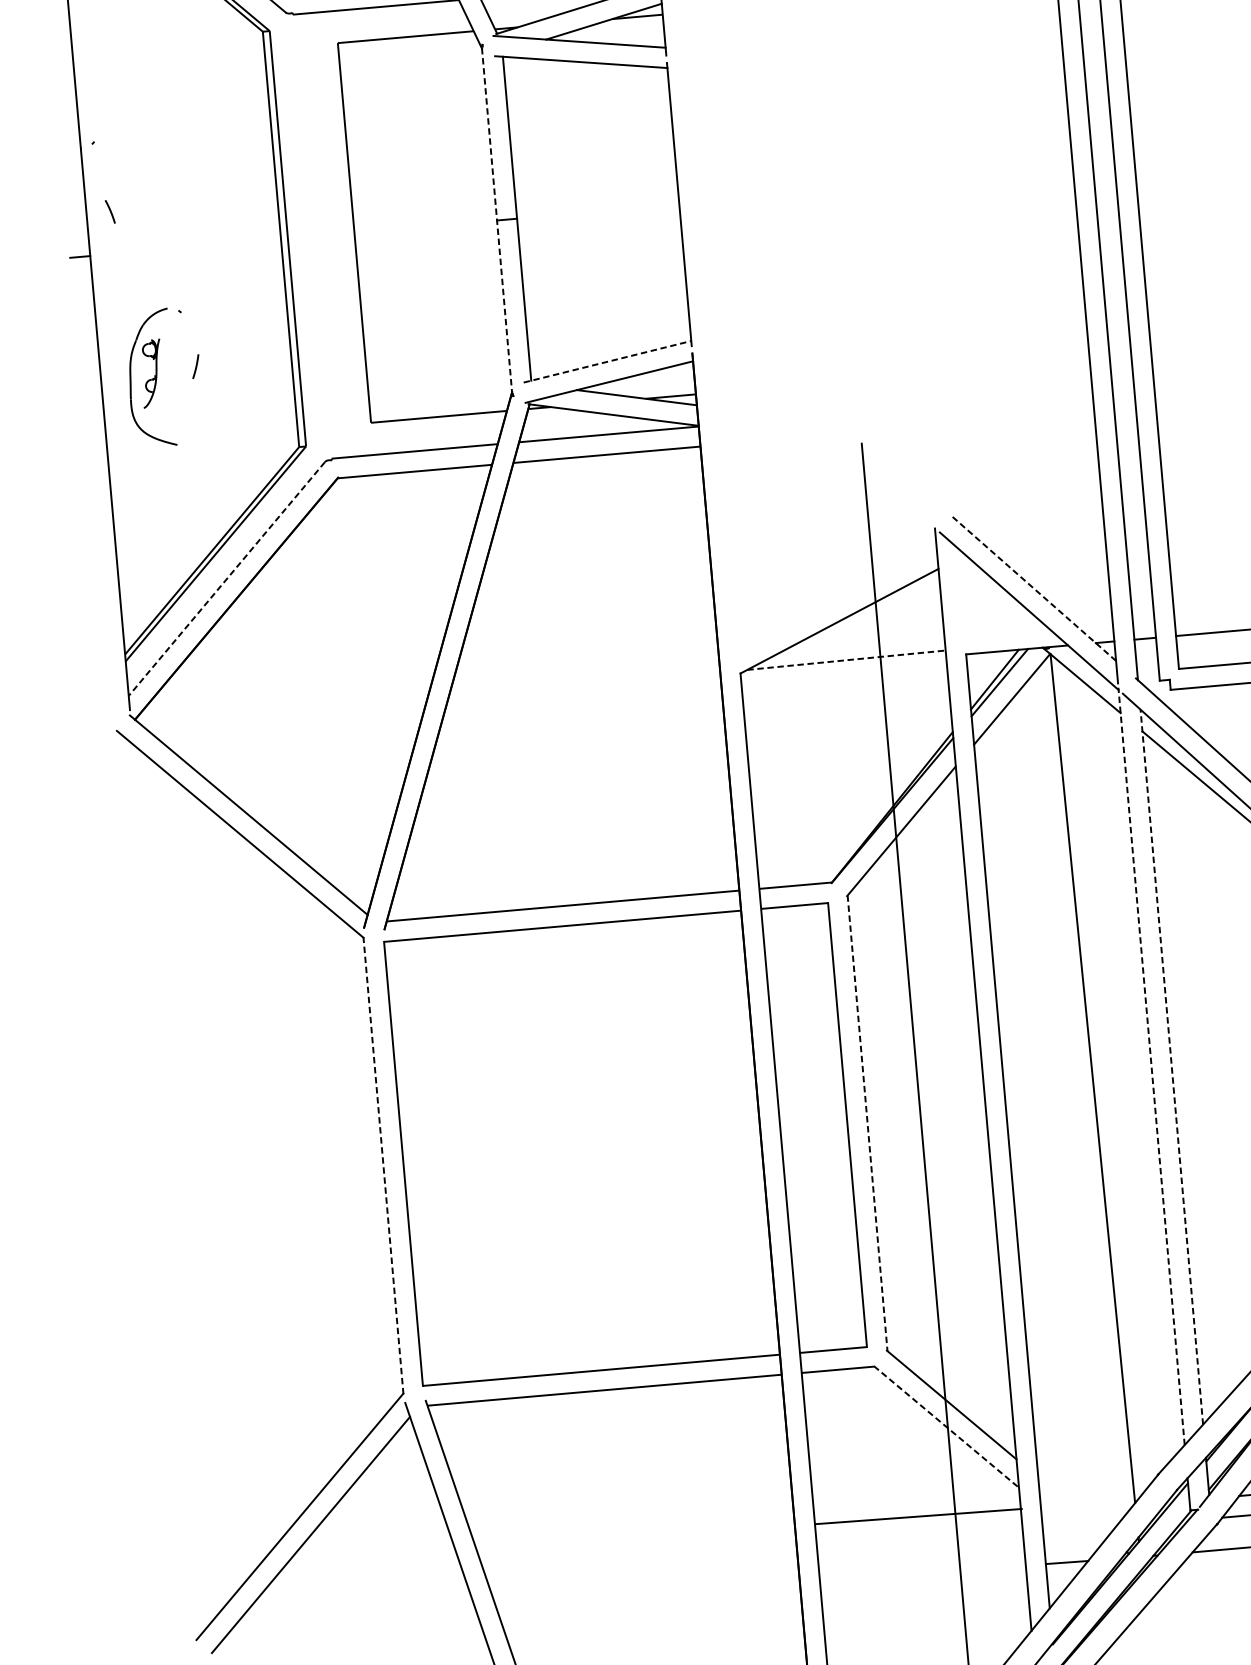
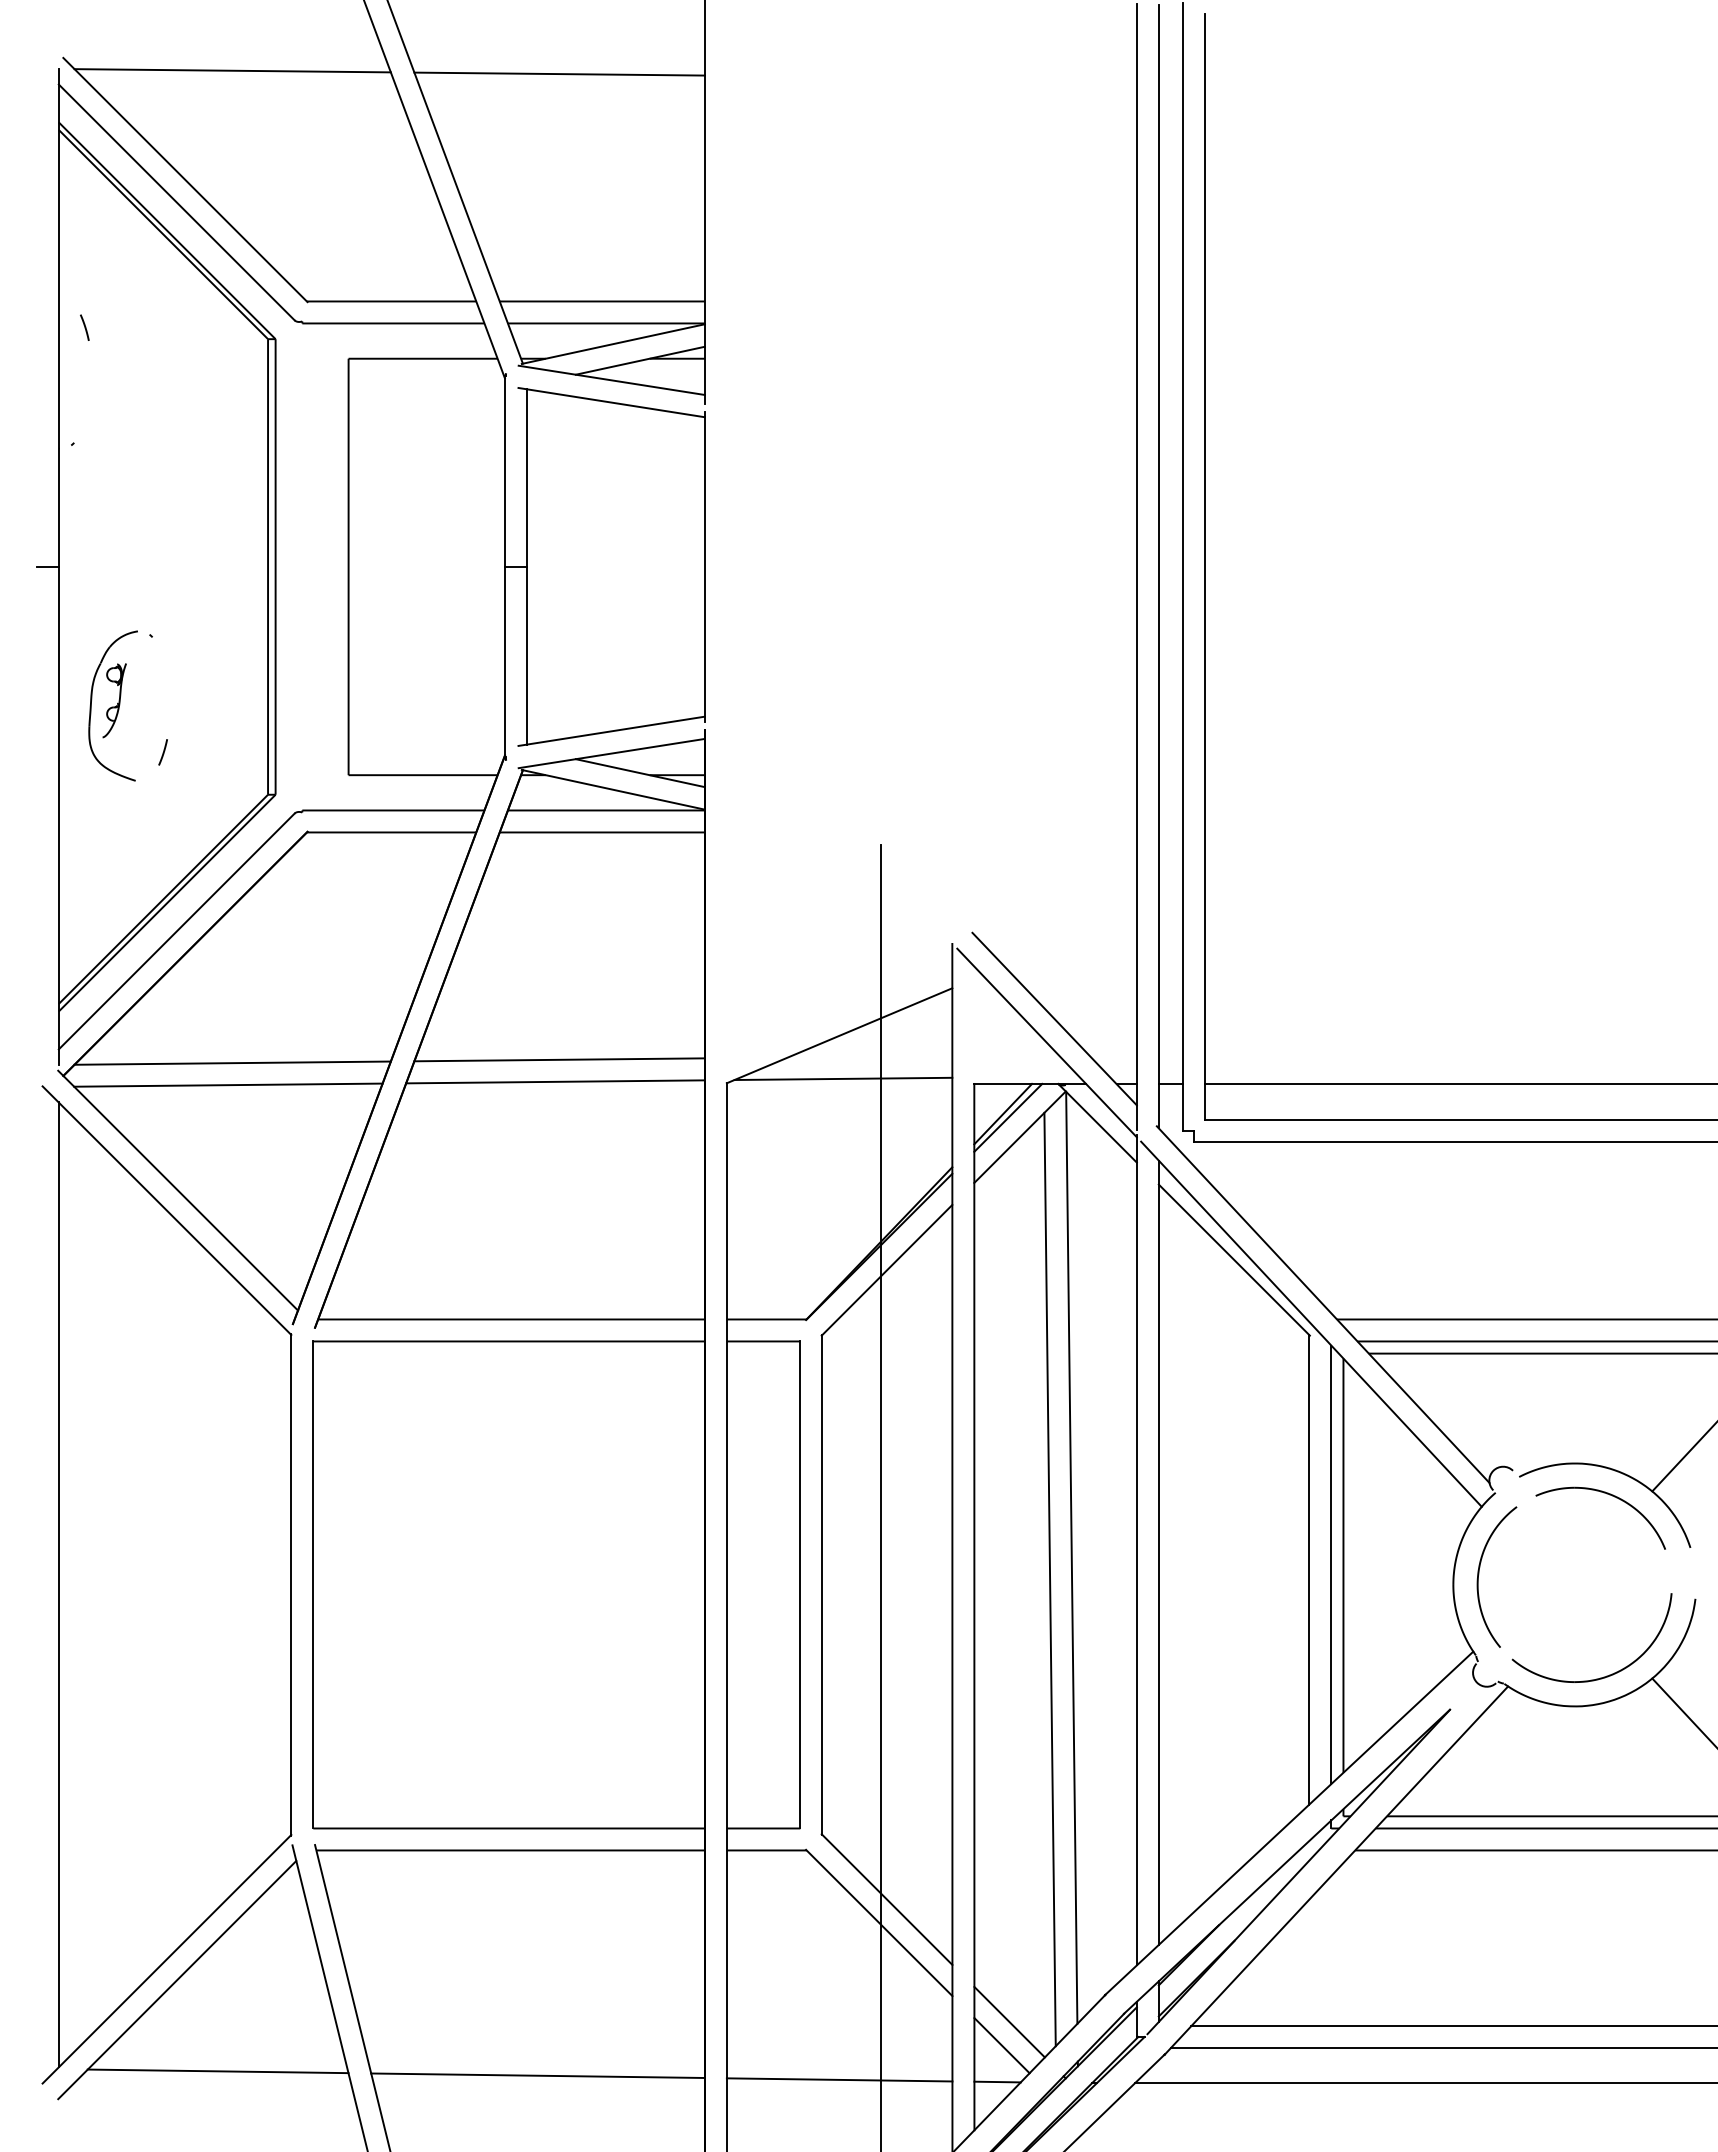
line: (109, 211) -> (84, 327), moved
line: (496, 221) -> (504, 567), dashed -> solid
line: (608, 361) -> (612, 731), dashed -> solid
line: (195, 366) -> (162, 752), moved
line: (226, 579) -> (176, 931), dashed -> solid
line: (1034, 588) -> (1054, 1018), dashed -> solid
line: (846, 659) -> (843, 1078), dashed -> solid
line: (586, 665) -> (559, 1059), added
line: (584, 685) -> (555, 1081), added
line: (288, 694) -> (232, 1062), added
line: (286, 714) -> (228, 1084), added
line: (1151, 1065) -> (1136, 1549), dashed -> solid
line: (1171, 1066) -> (1158, 1552), dashed -> solid
line: (1074, 1100) -> (1049, 1579), added
line: (867, 1122) -> (822, 1584), dashed -> solid
line: (383, 1165) -> (291, 1584), dashed -> solid
line: (171, 1183) -> (58, 1584), added
line: (946, 1427) -> (879, 1923), dashed -> solid
line: (1073, 1506) -> (1009, 2021), added
line: (918, 1516) -> (839, 2079), moved
line: (1067, 1528) -> (1001, 2045), added
line: (647, 1593) -> (537, 2075), added
line: (354, 1615) -> (217, 2071), added

